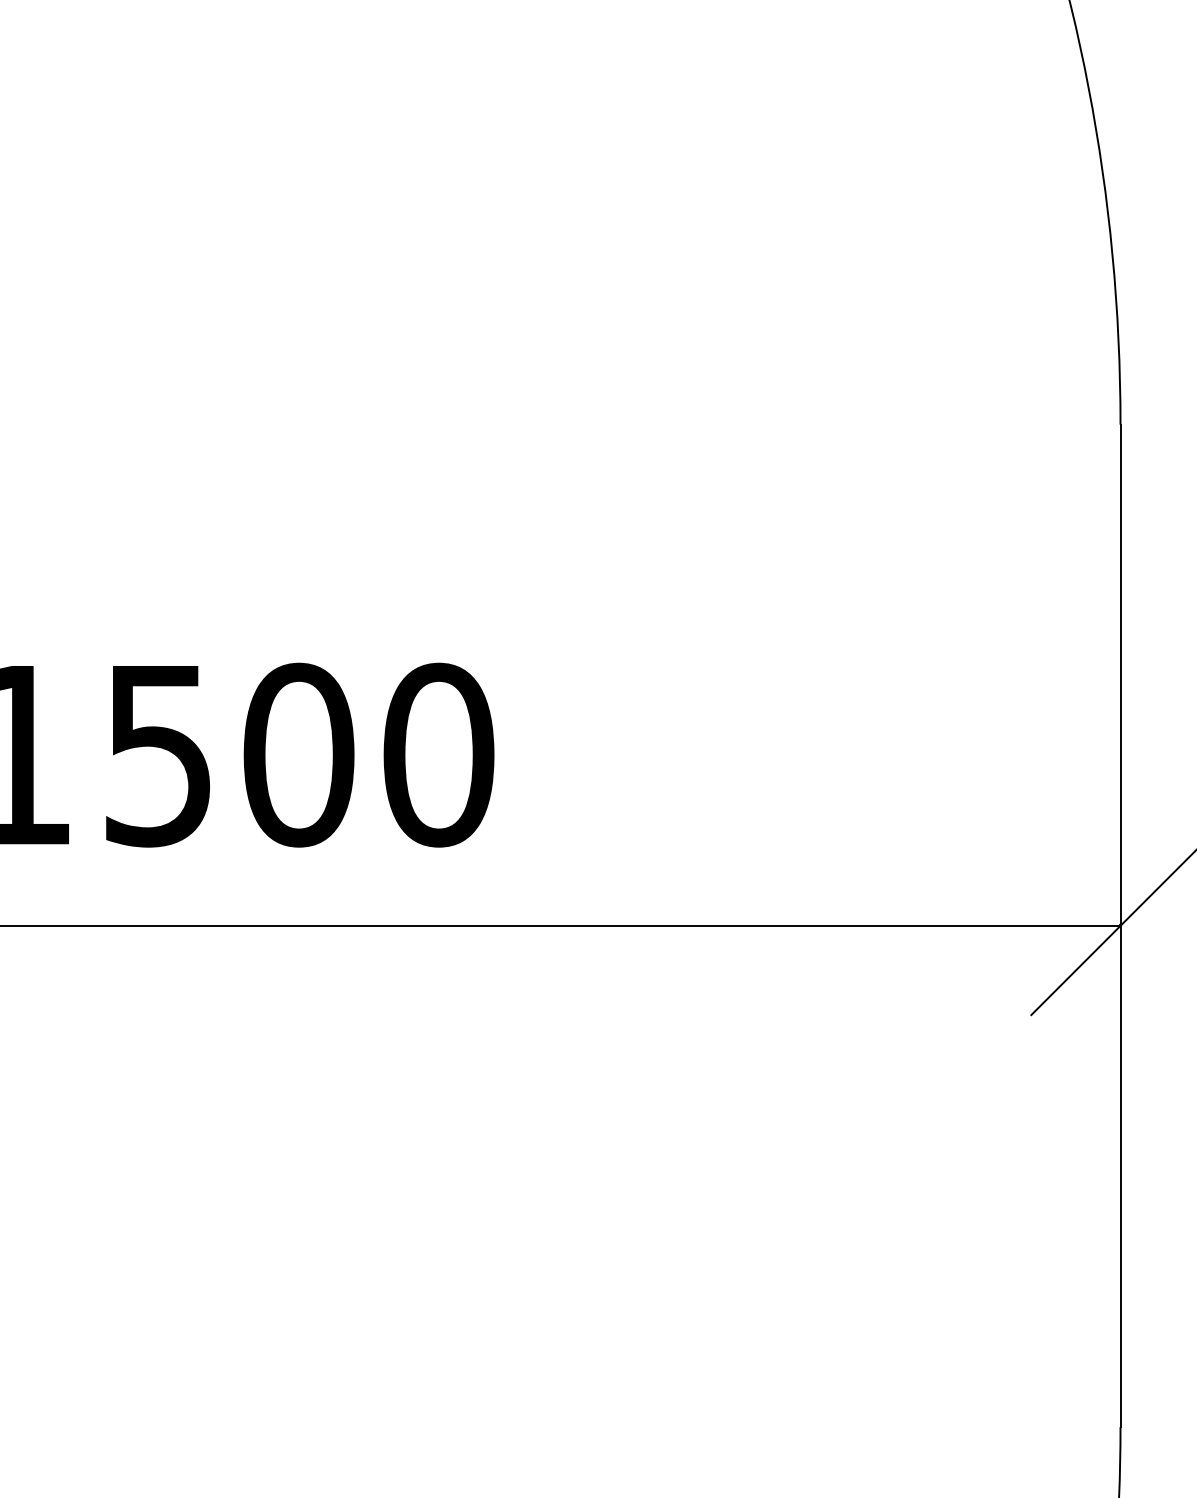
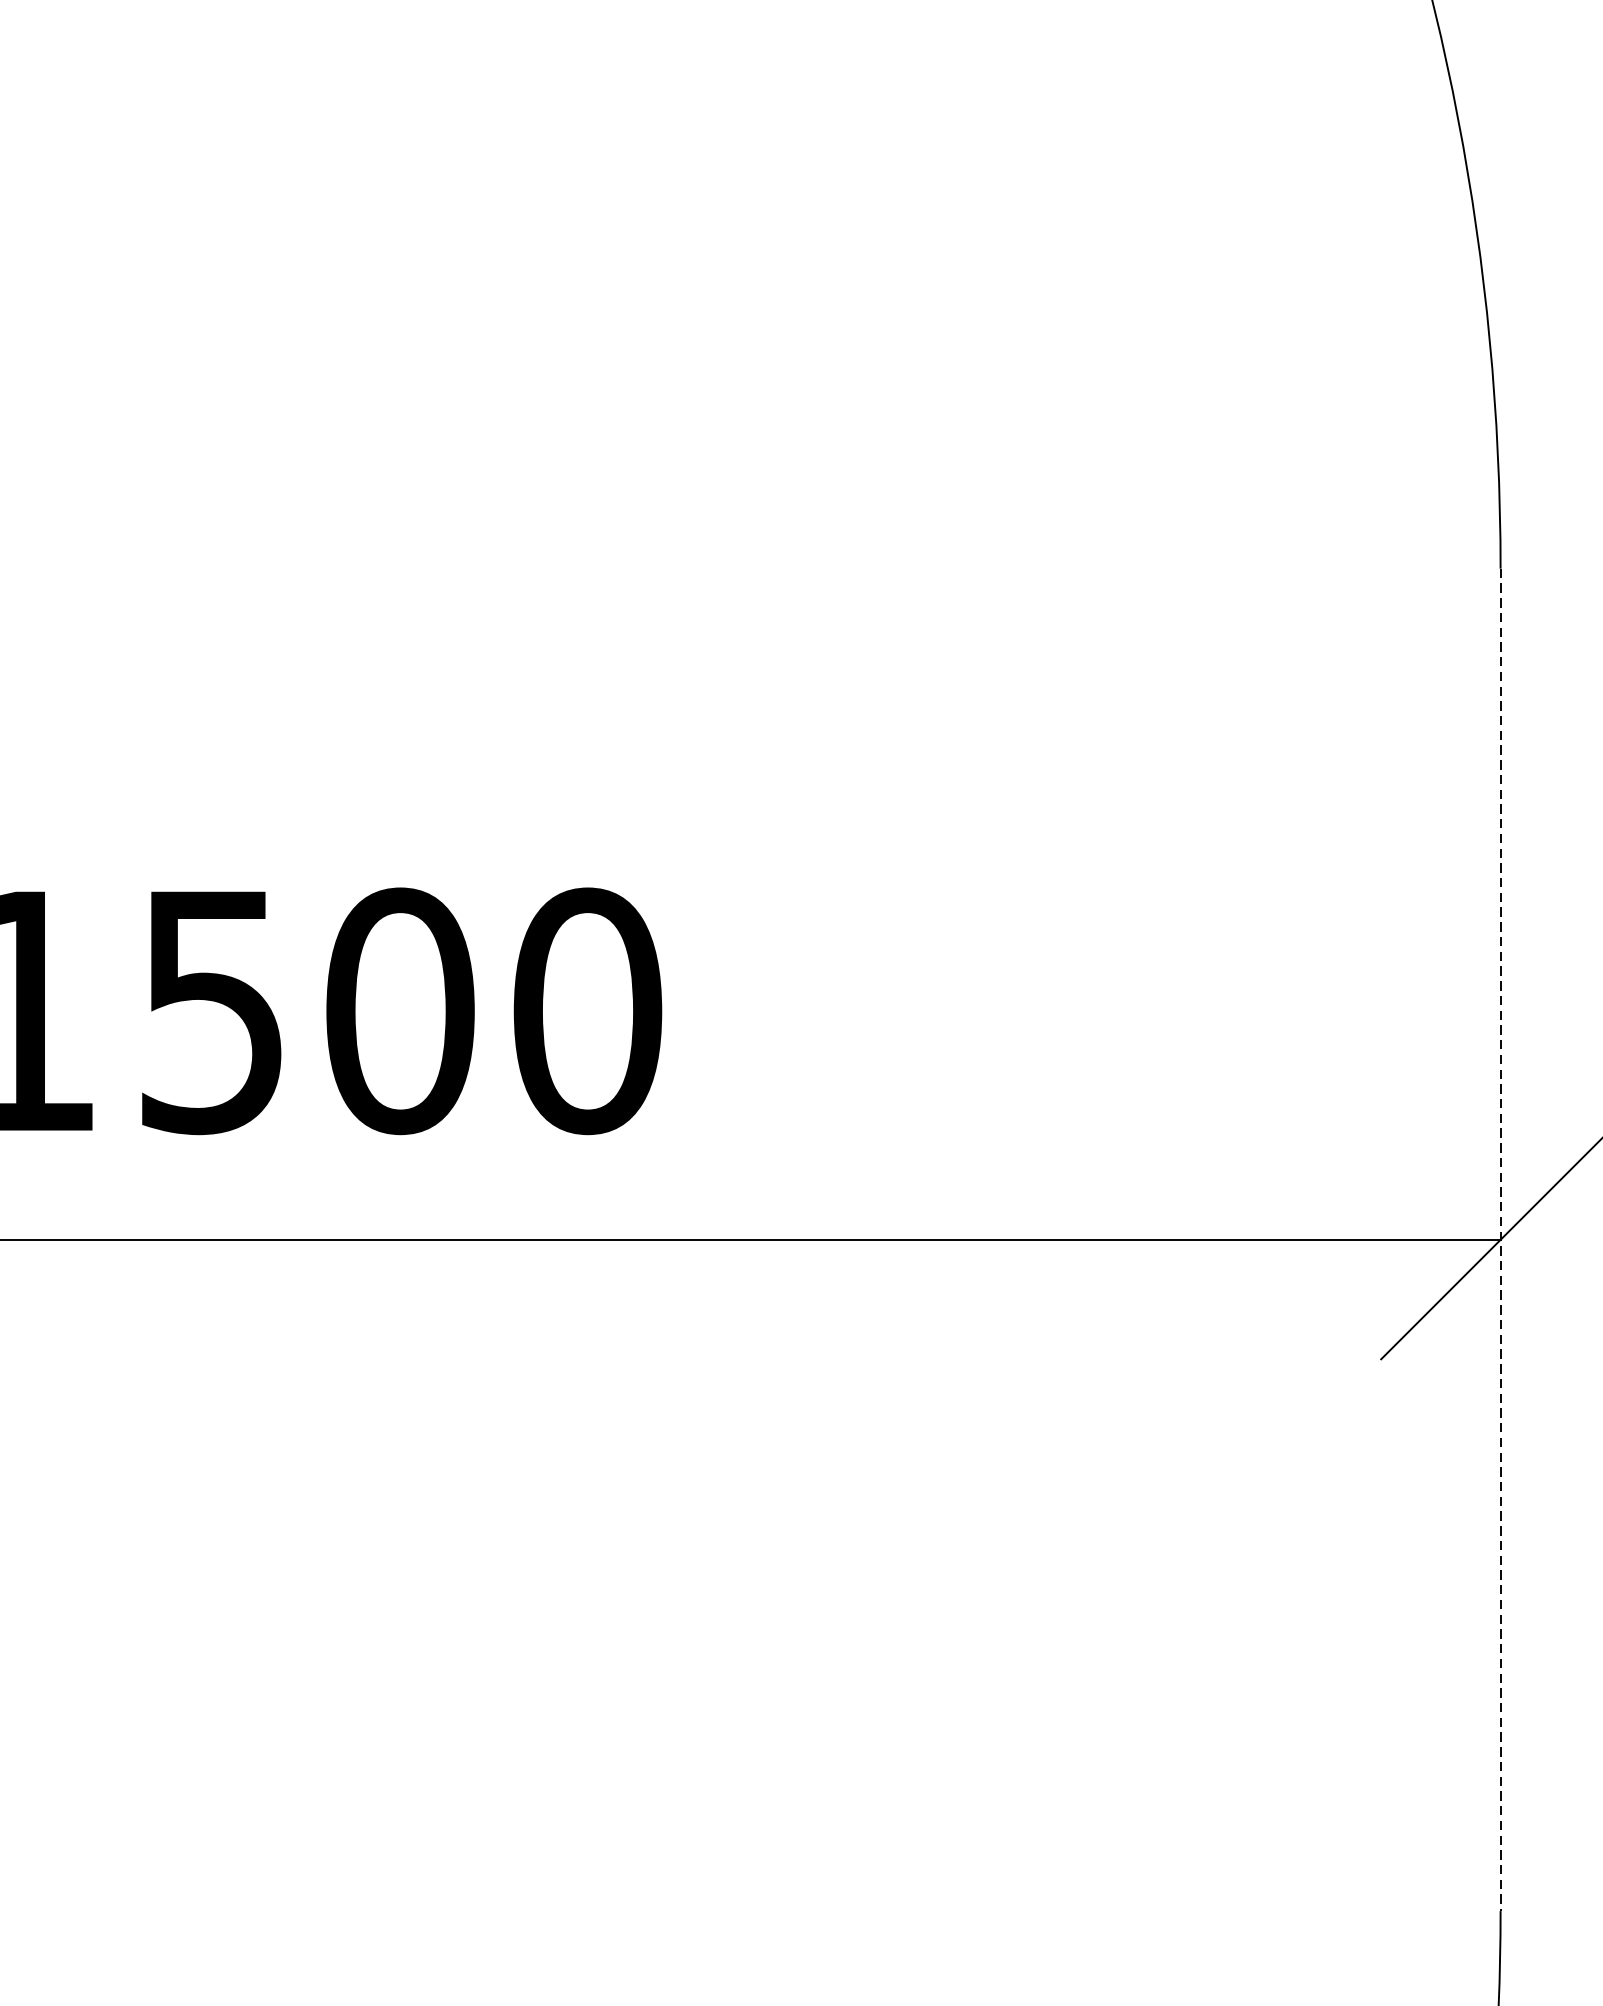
line: (1120, 926) -> (1500, 1240), solid -> dashed

